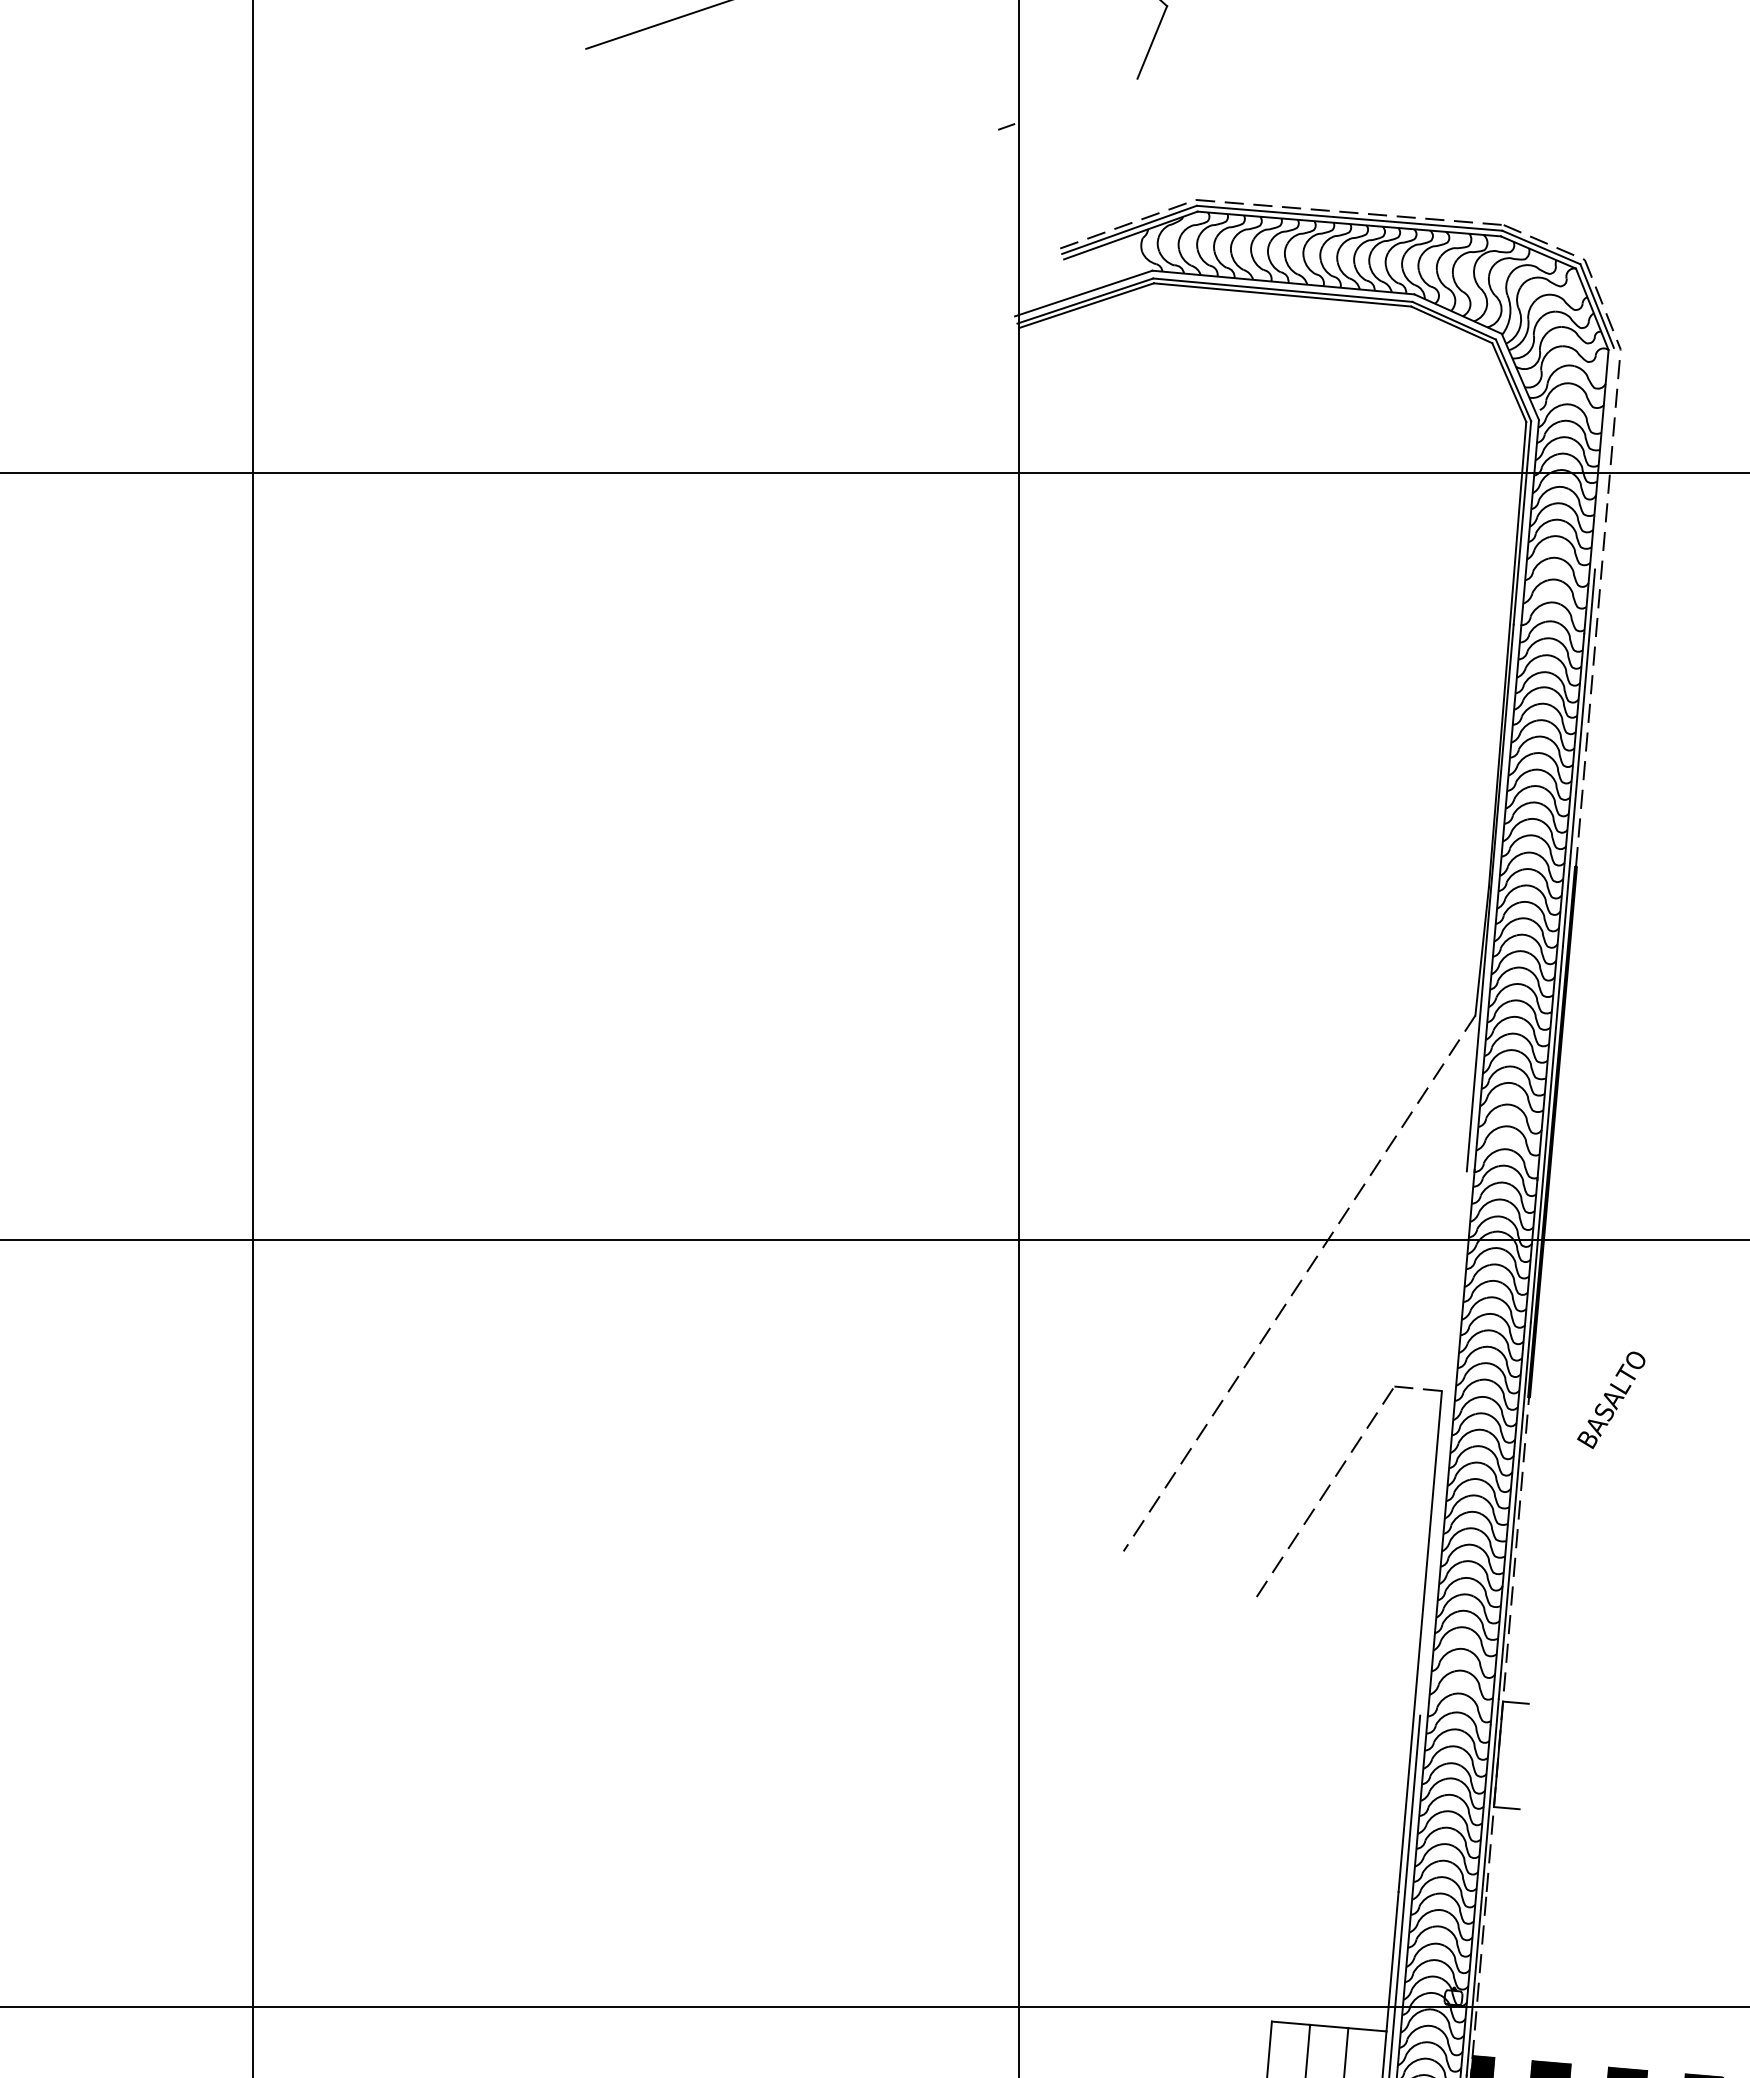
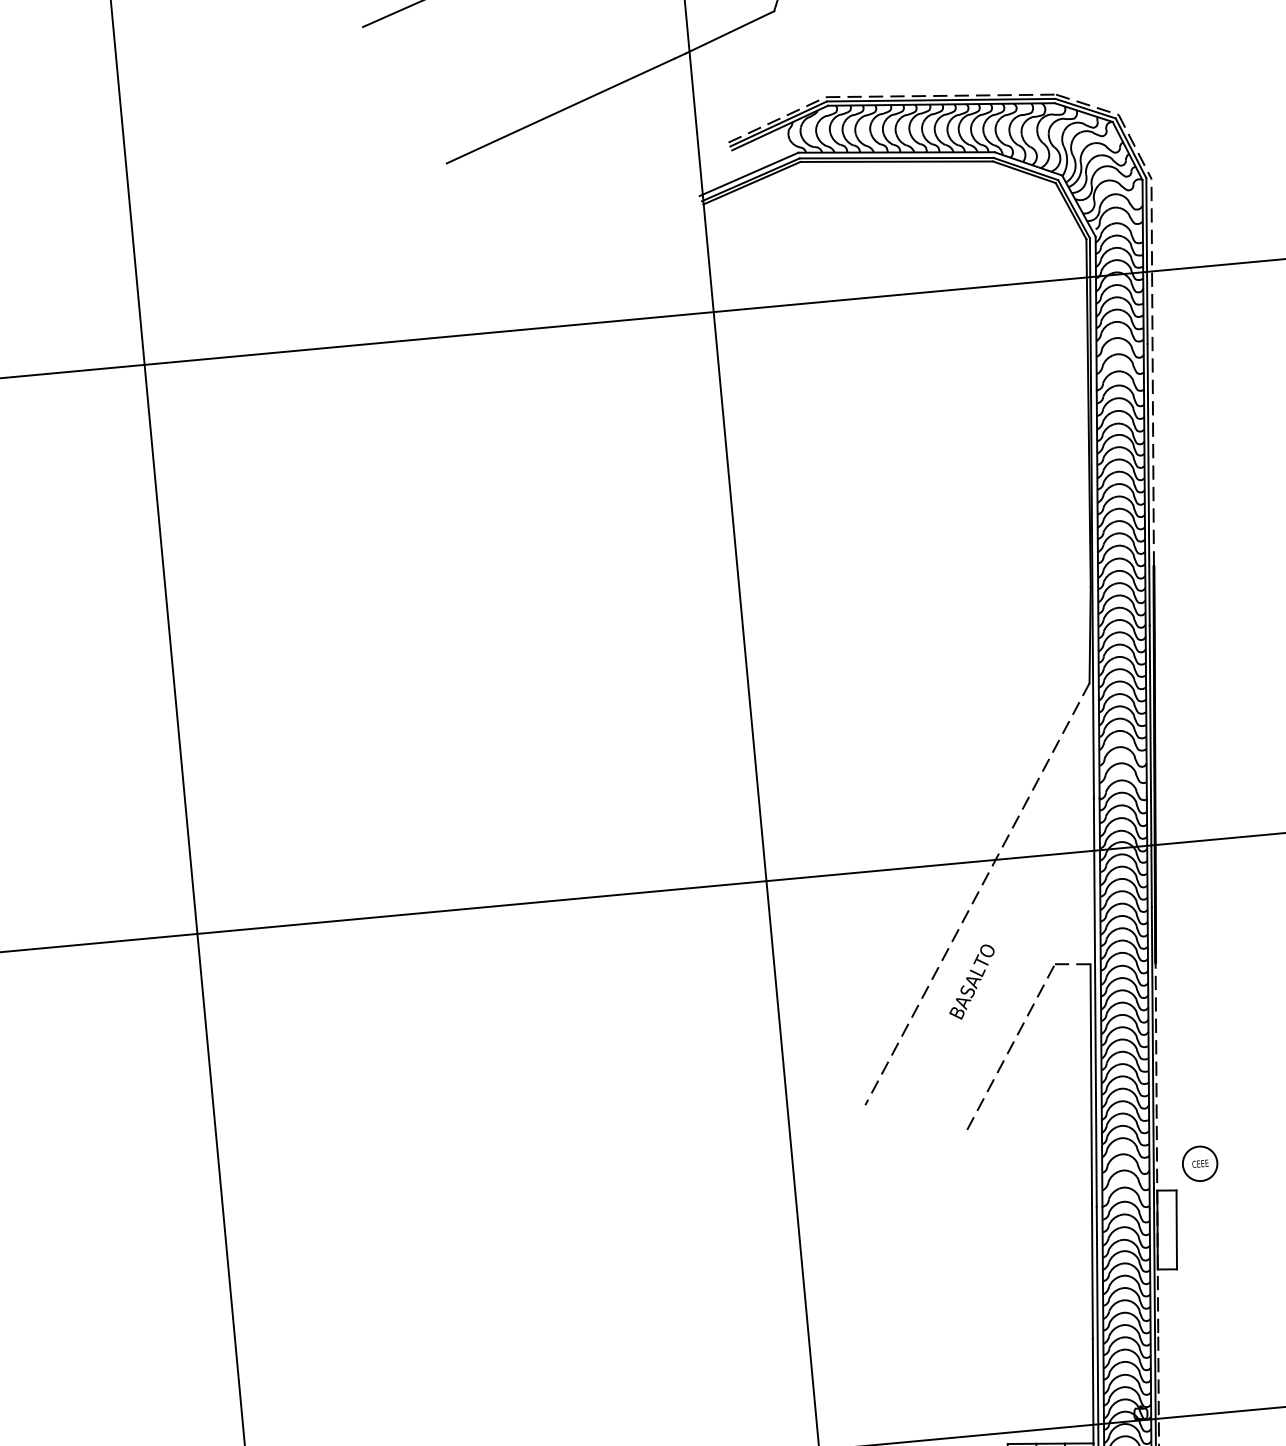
line: (1075, 101) -> (729, 32), added
line: (840, 185) -> (561, 110), added
line: (1604, 458) -> (1146, 260), added
text: (1611, 1400) -> (972, 982), moved
line: (1443, 1441) -> (1095, 1001), added
part: (1563, 1671) -> (1200, 1164), added
line: (1523, 1756) -> (1176, 1229), added

